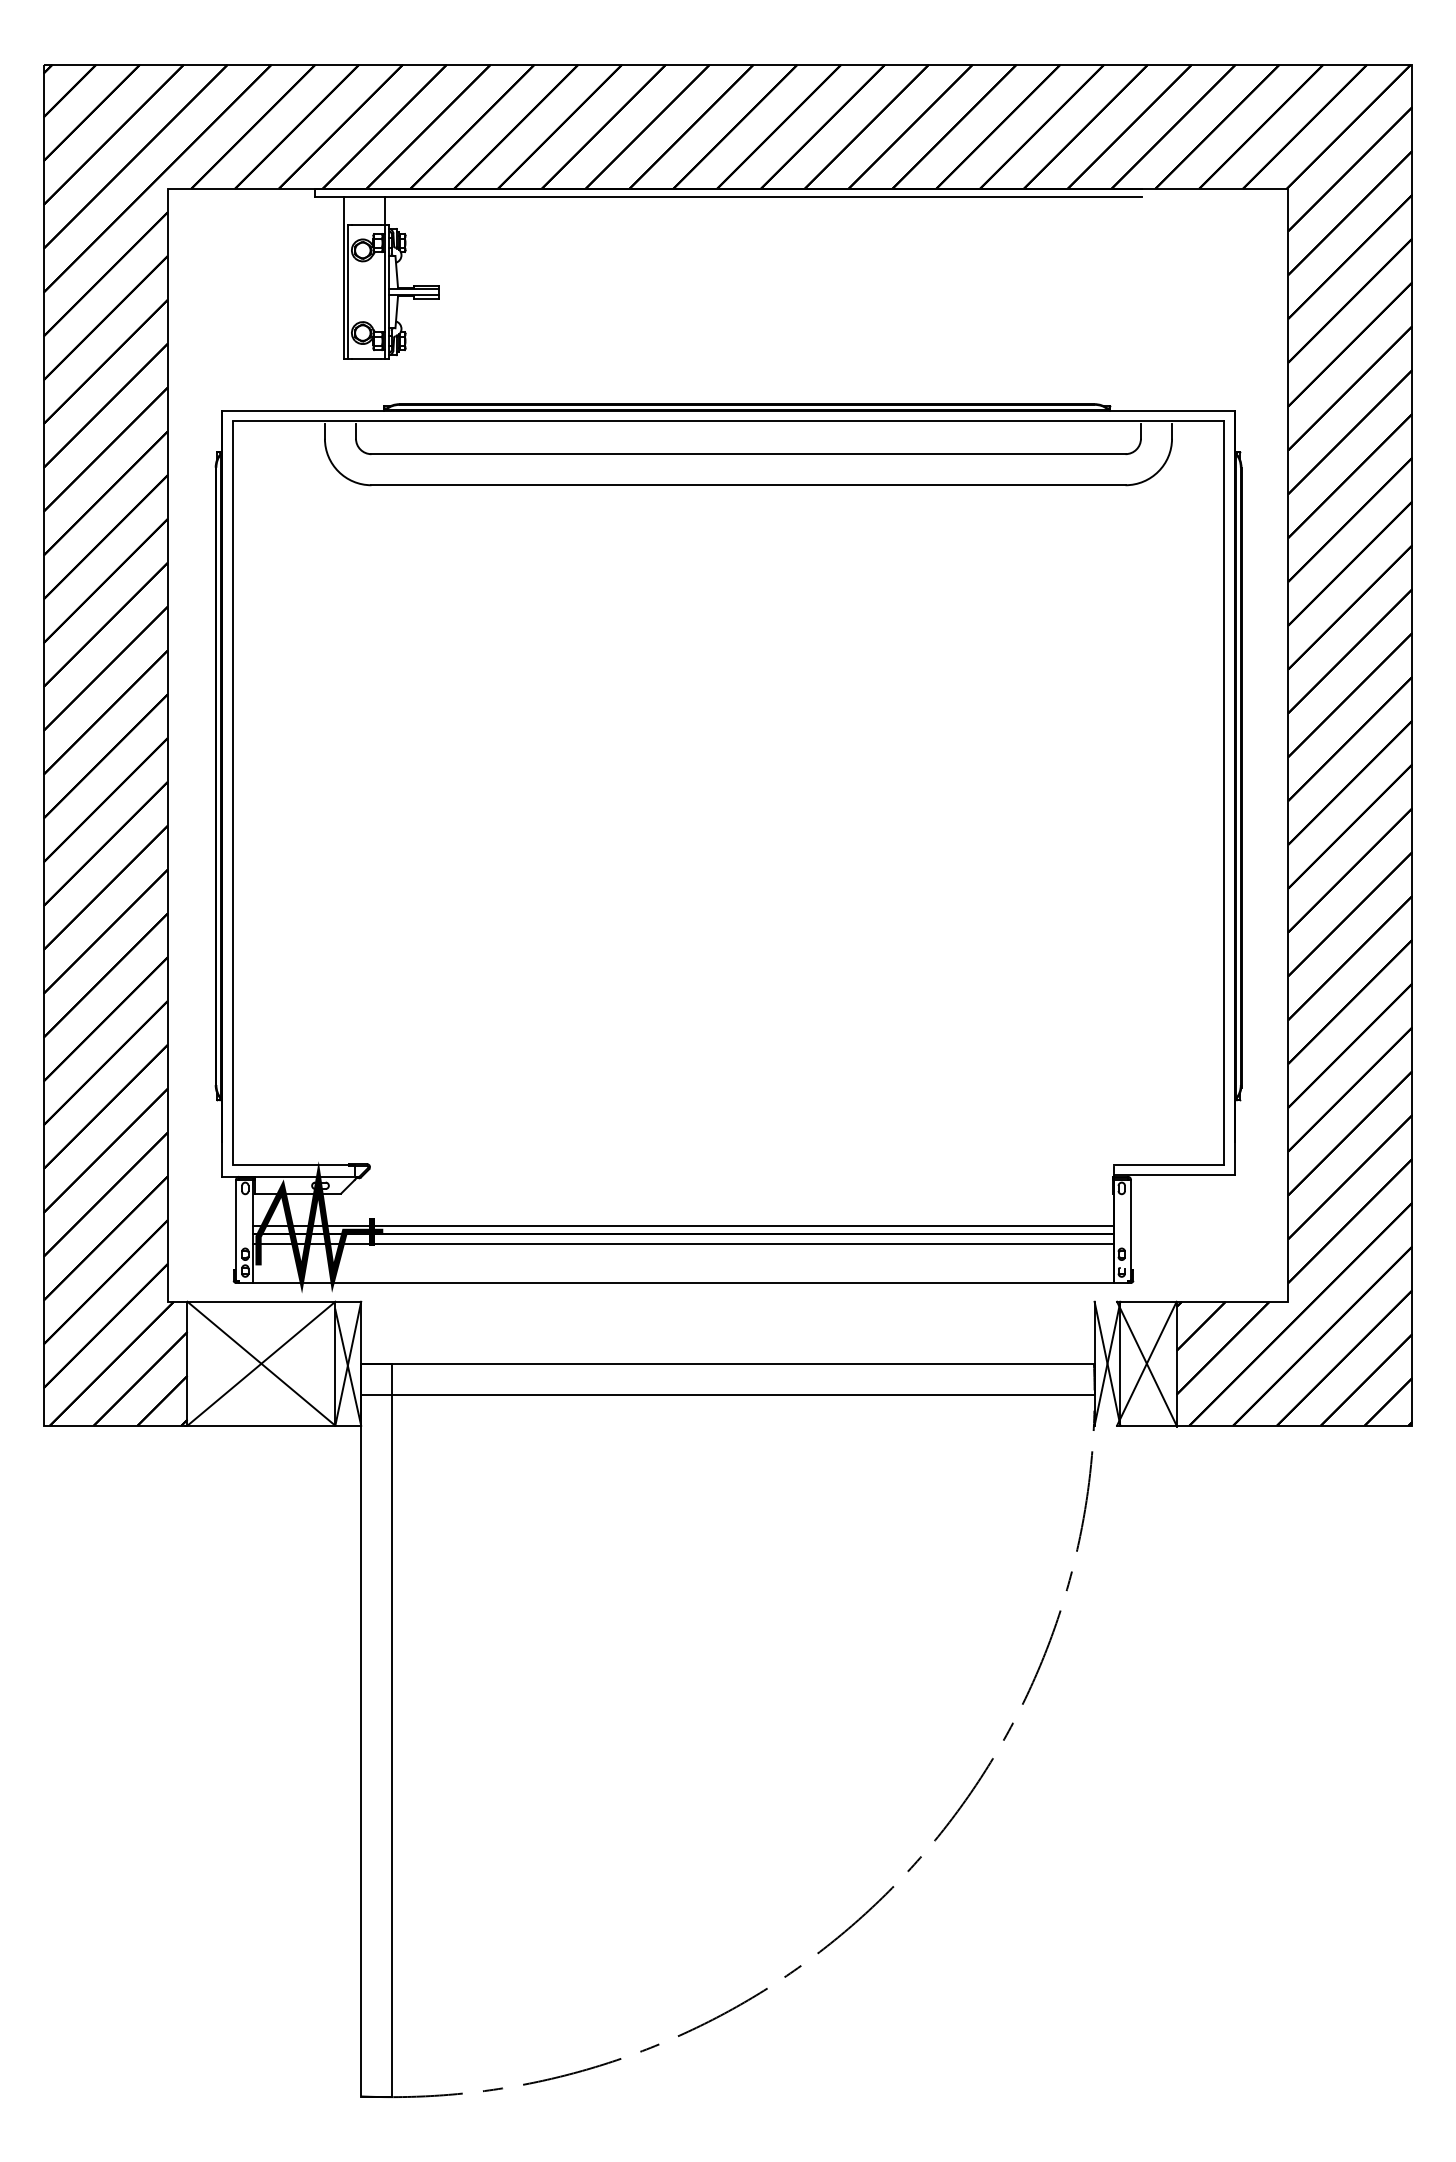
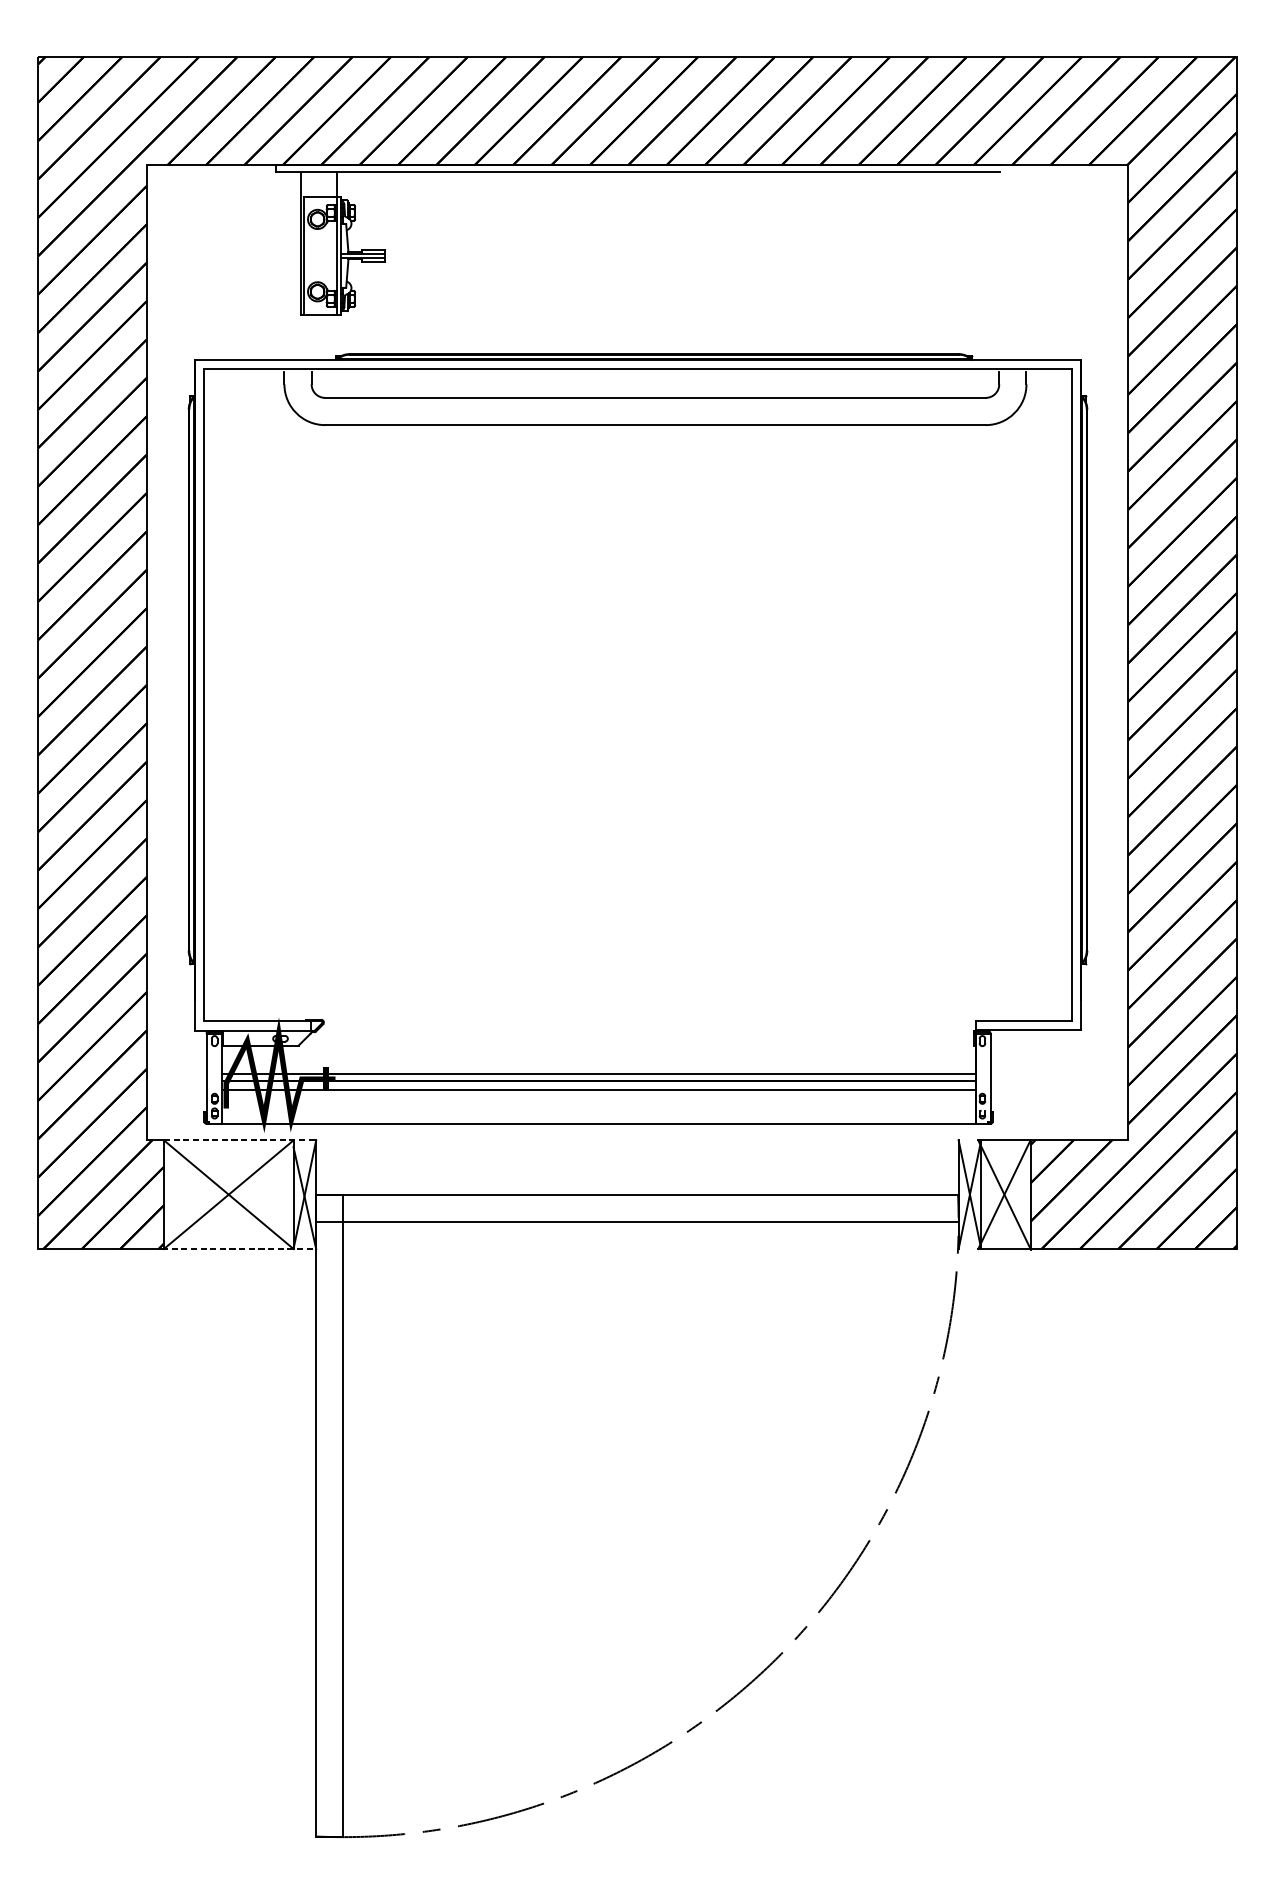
line: (274, 1301) -> (240, 1140), solid -> dashed
line: (273, 1425) -> (239, 1248), solid -> dashed

